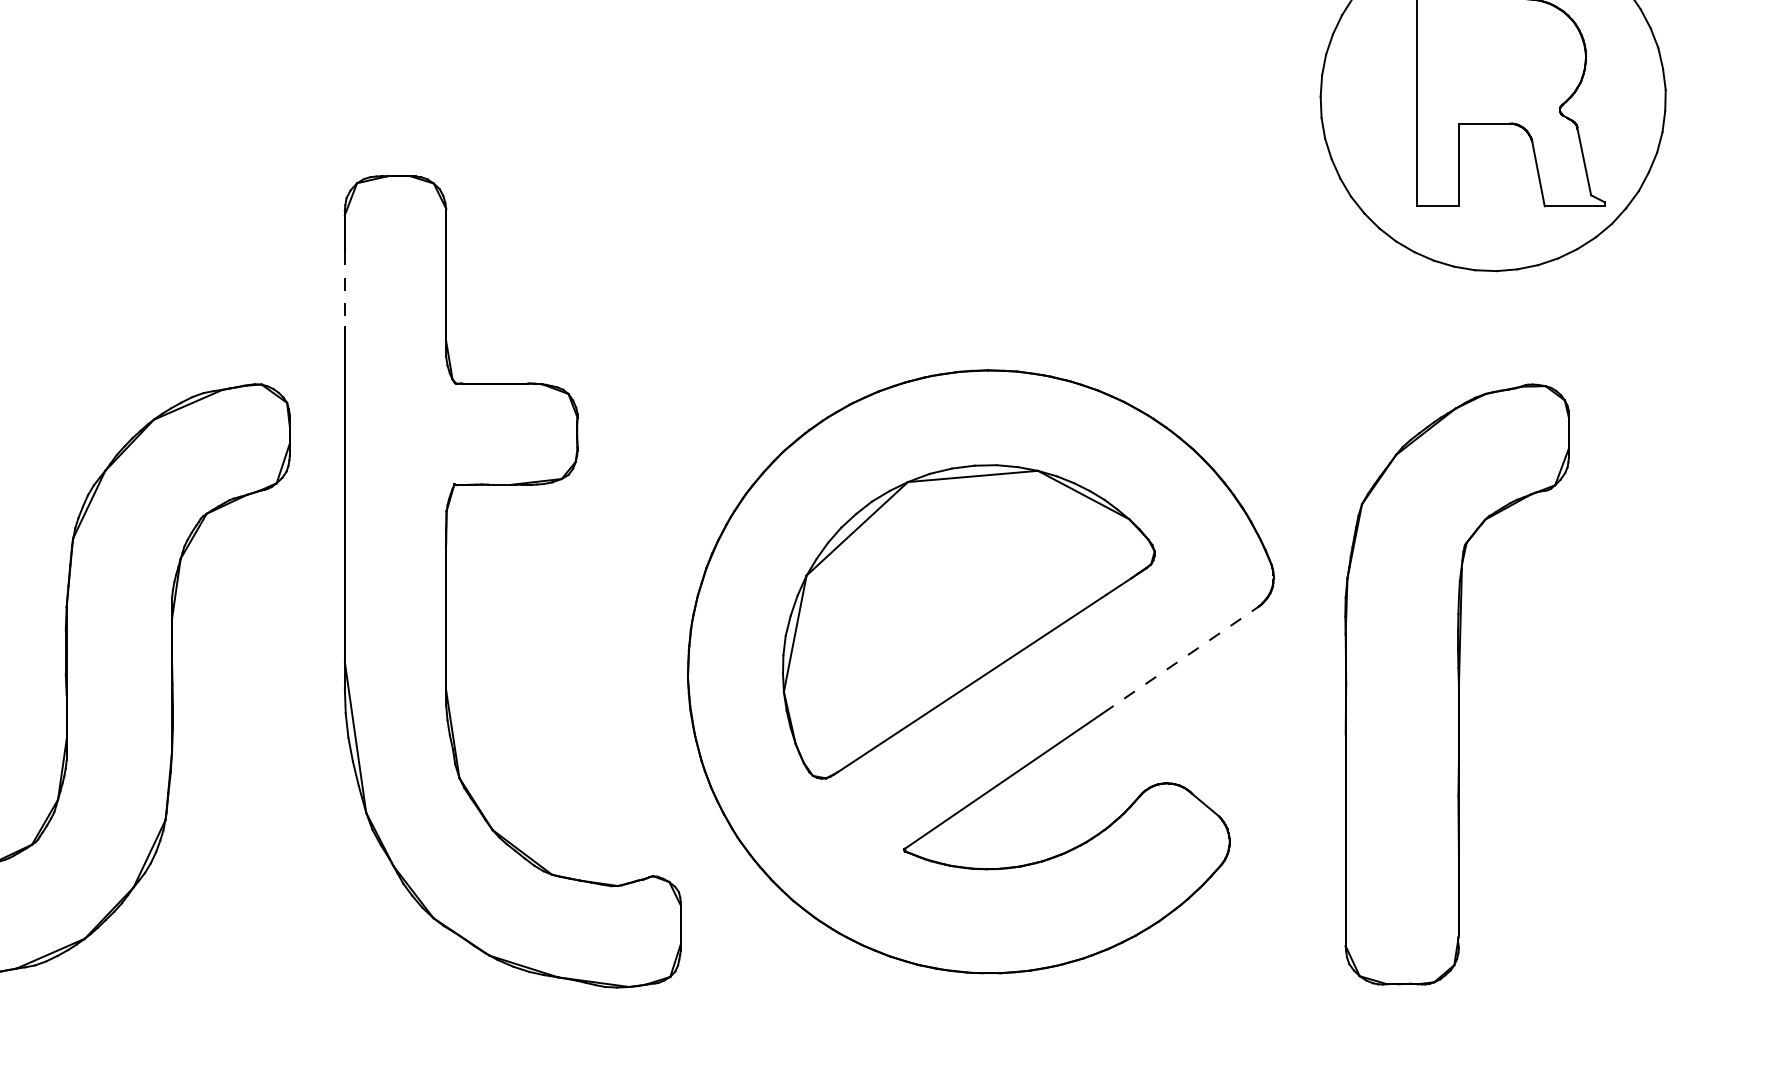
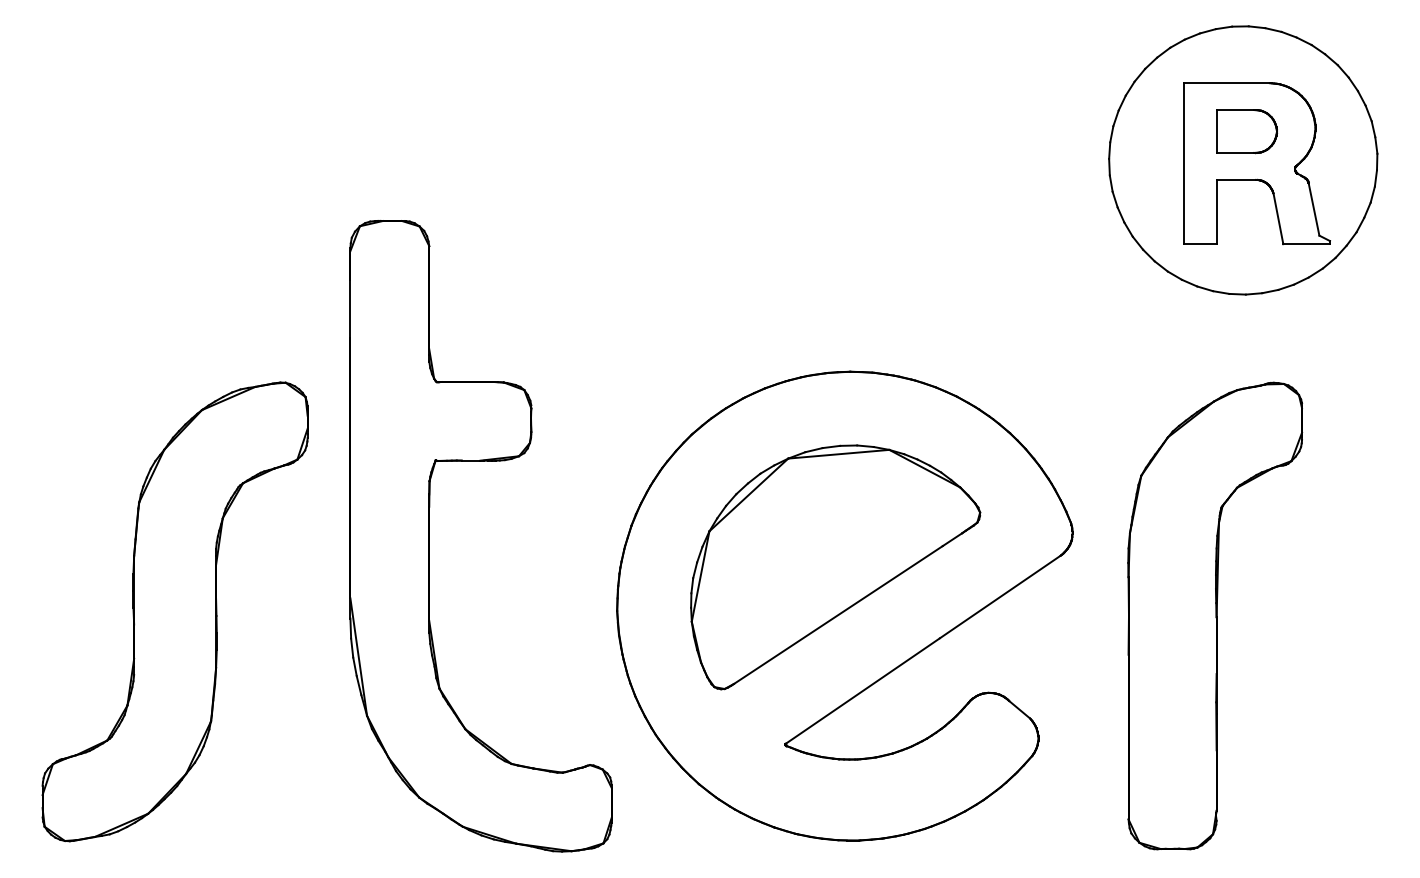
part: (1497, 61) -> (1246, 131), added
line: (344, 290) -> (350, 309), dashed -> solid
line: (1180, 659) -> (1000, 596), dashed -> solid

